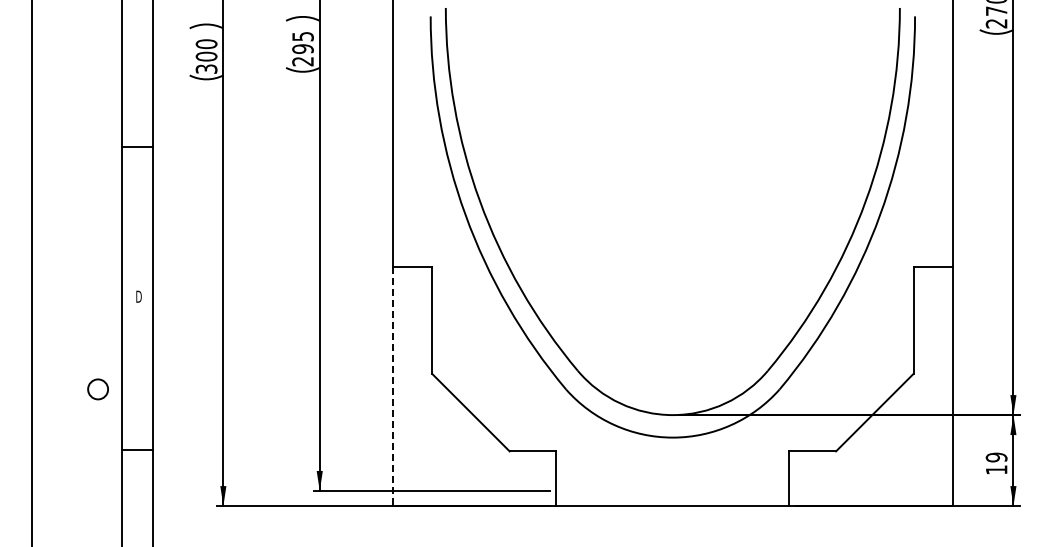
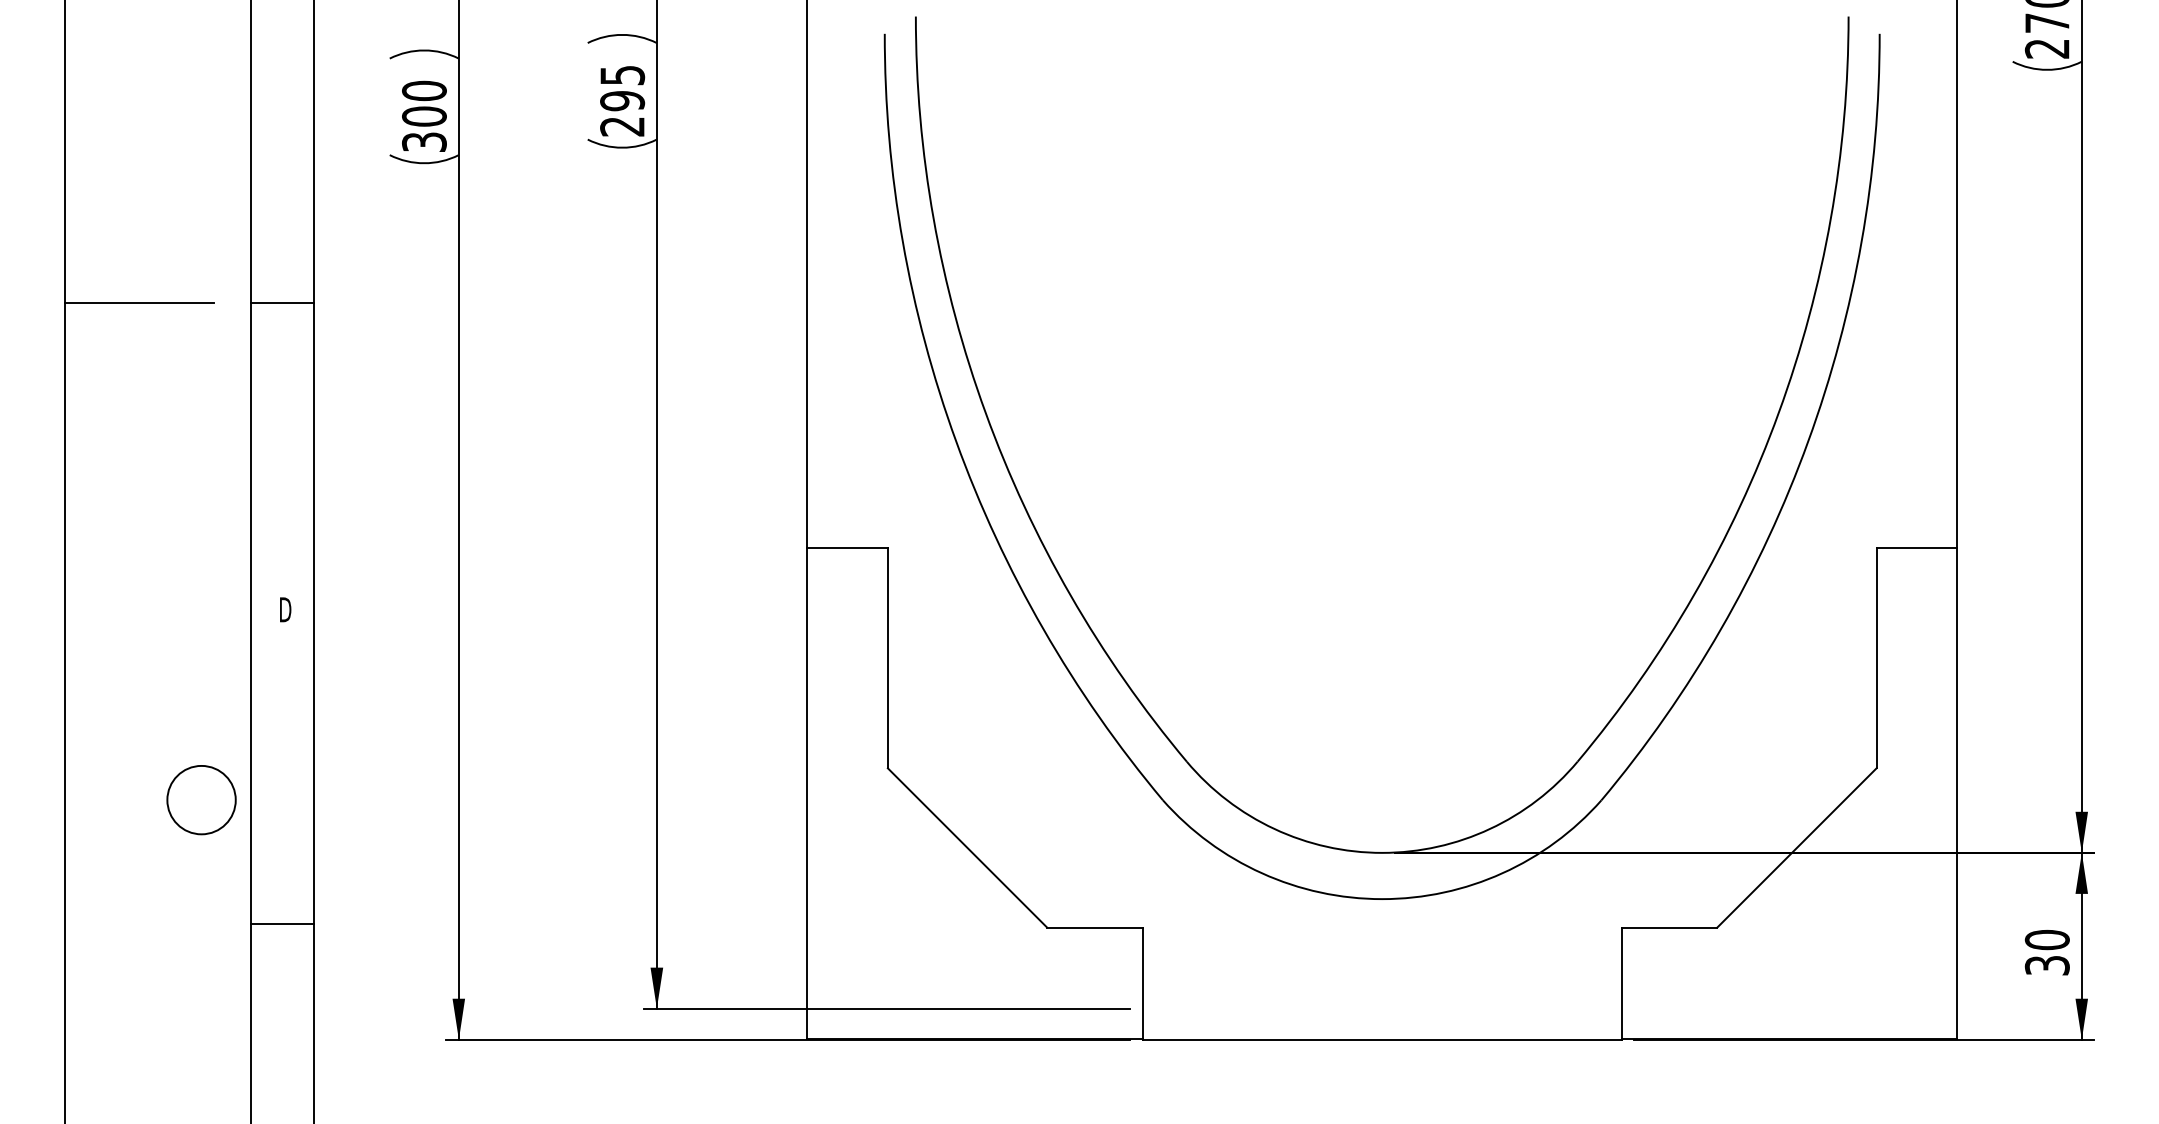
line: (67, 147) -> (138, 303), added
line: (392, 386) -> (806, 794), dashed -> solid
circle: (97, 389) -> (200, 800), size x1.67
text: (996, 463) -> (2047, 952), 19 -> 30

